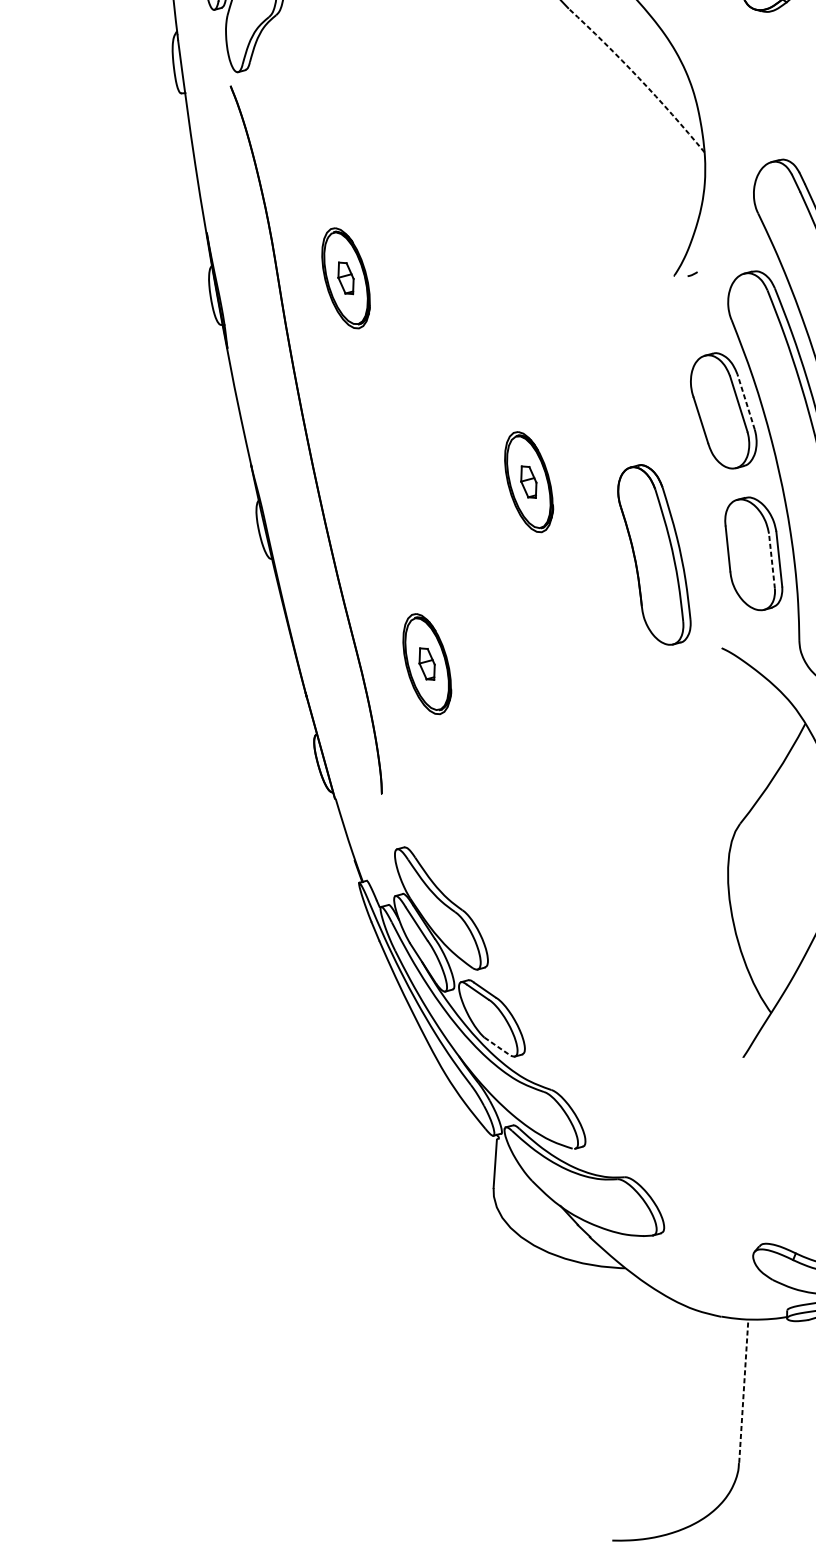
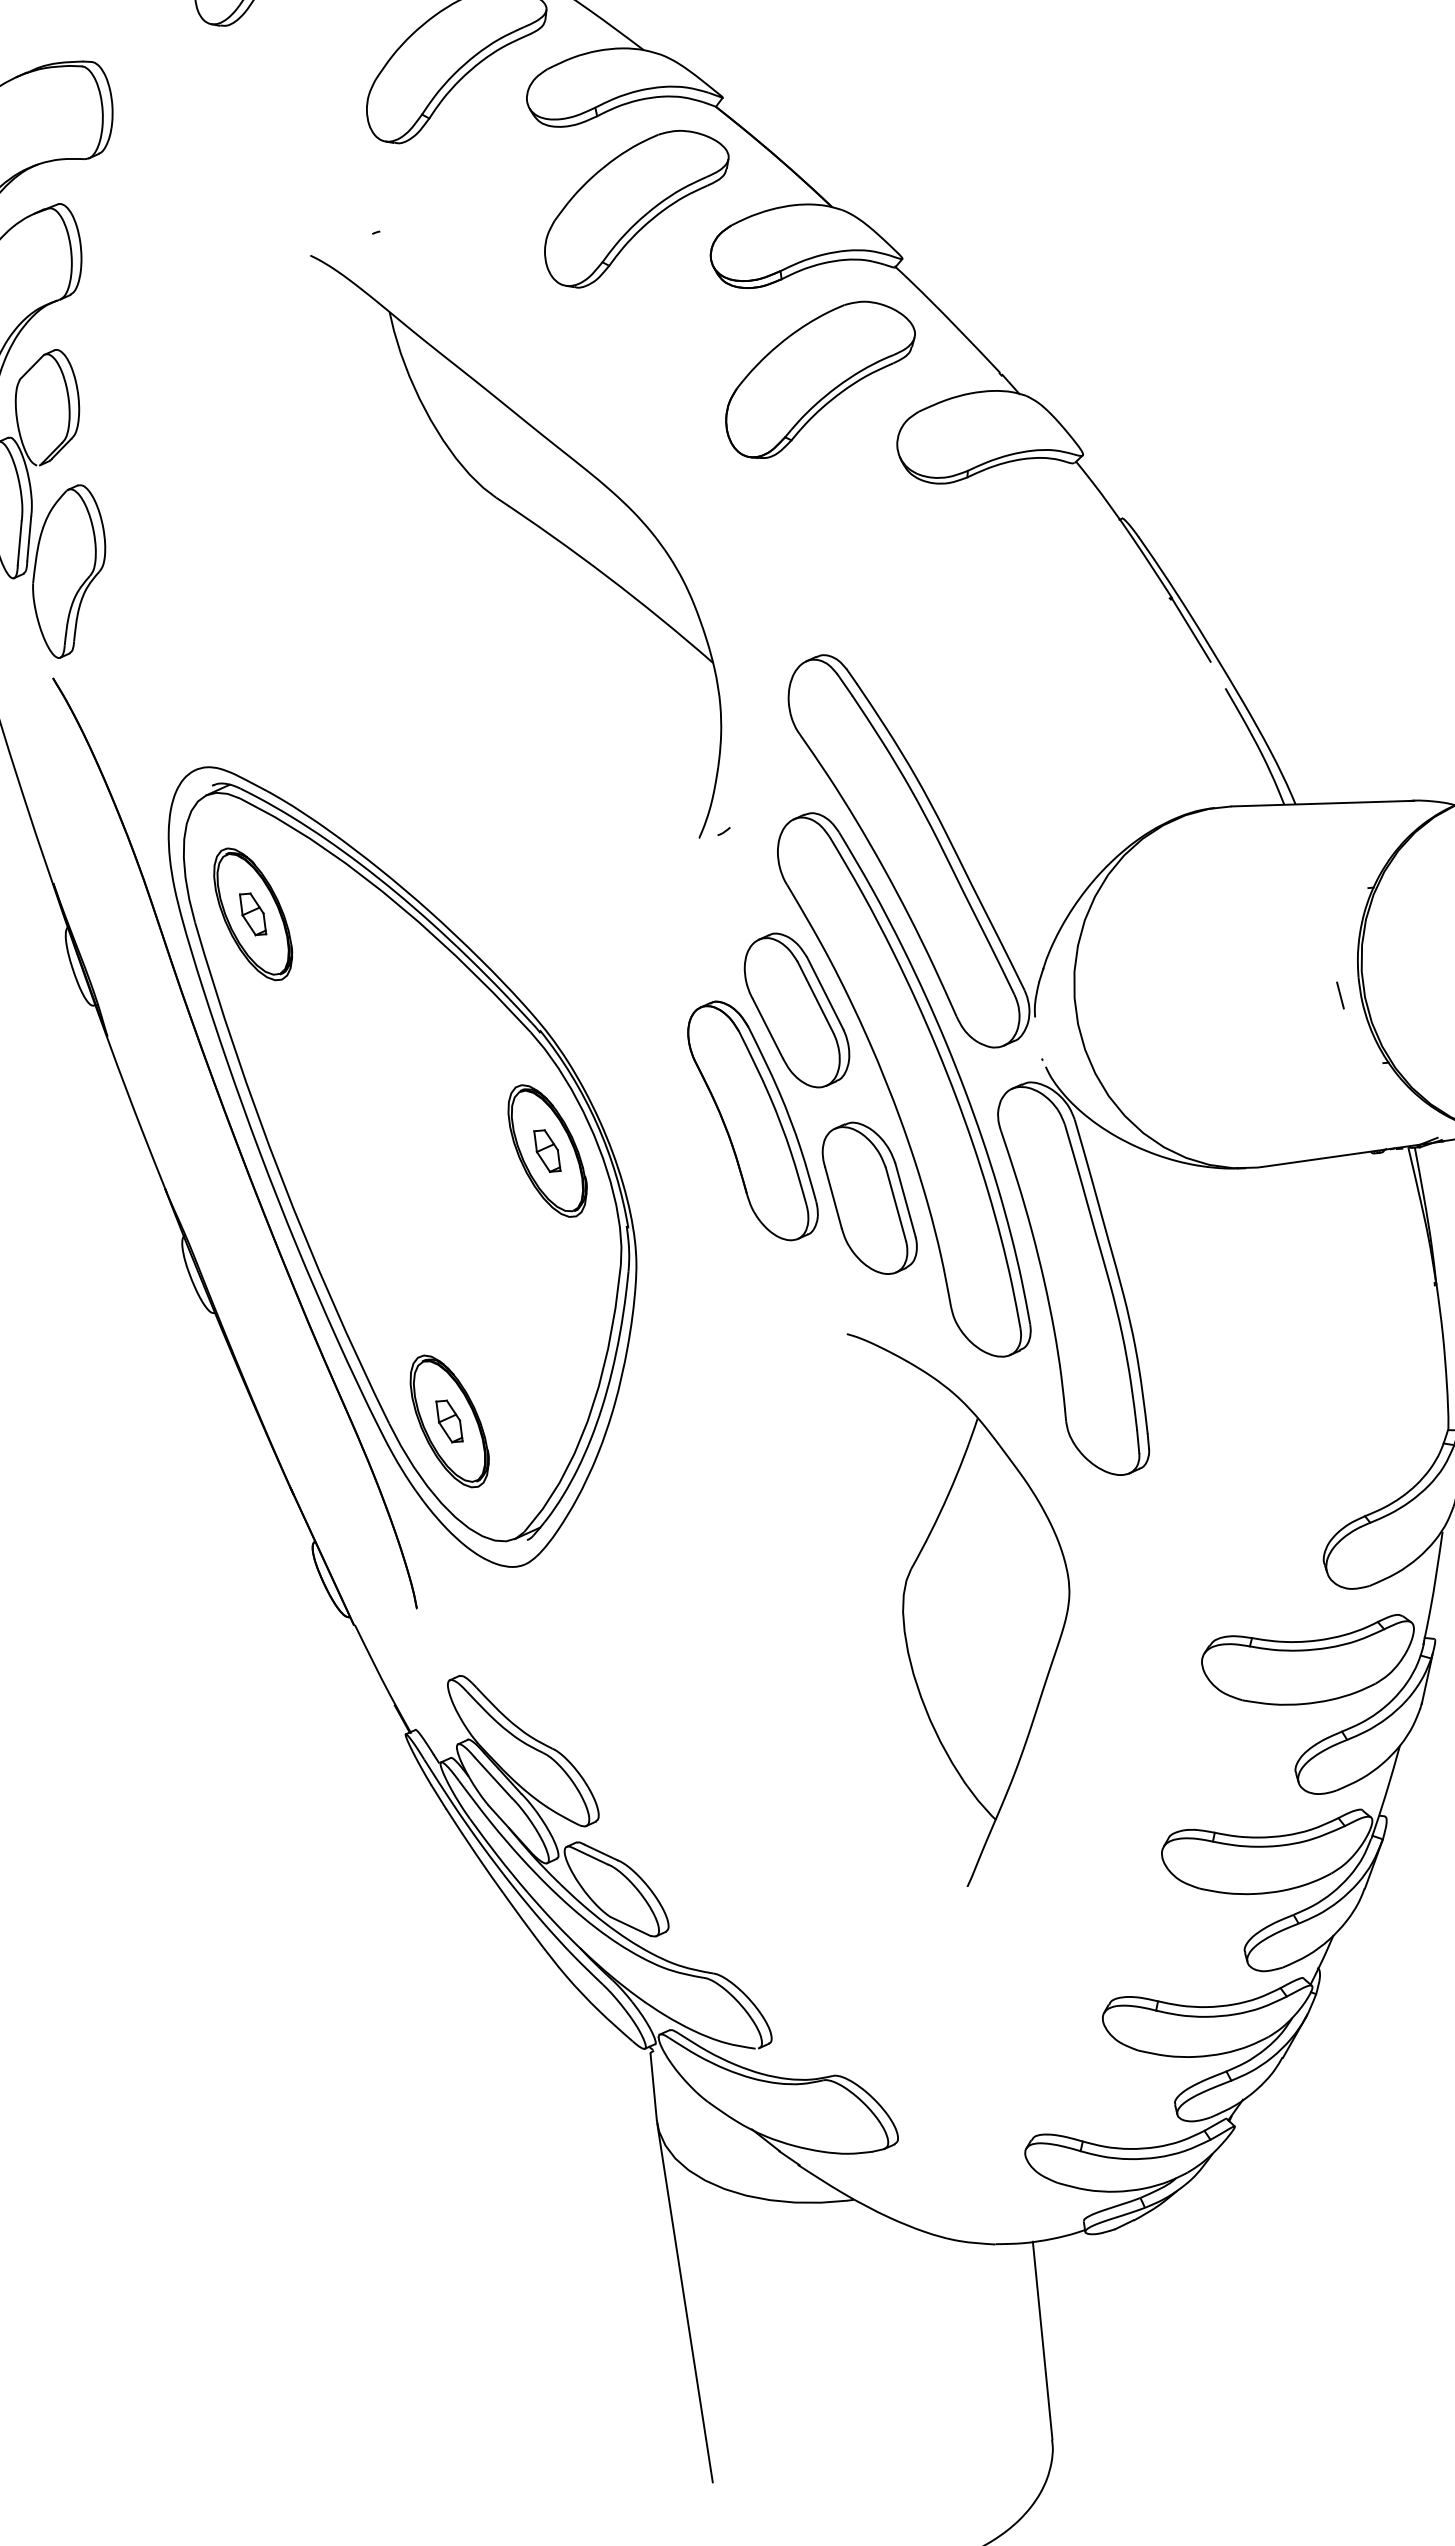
arc: (639, 78) -> (607, 576), dashed -> solid
line: (746, 401) -> (825, 992), dashed -> solid
part: (423, 476) -> (402, 1166), added
part: (654, 554) -> (752, 1120), moved
line: (771, 560) -> (895, 1203), dashed -> solid
line: (497, 1046) -> (630, 1926), dashed -> solid
line: (492, 1321) -> (684, 2302), added
line: (743, 1391) -> (1042, 2340), dashed -> solid

